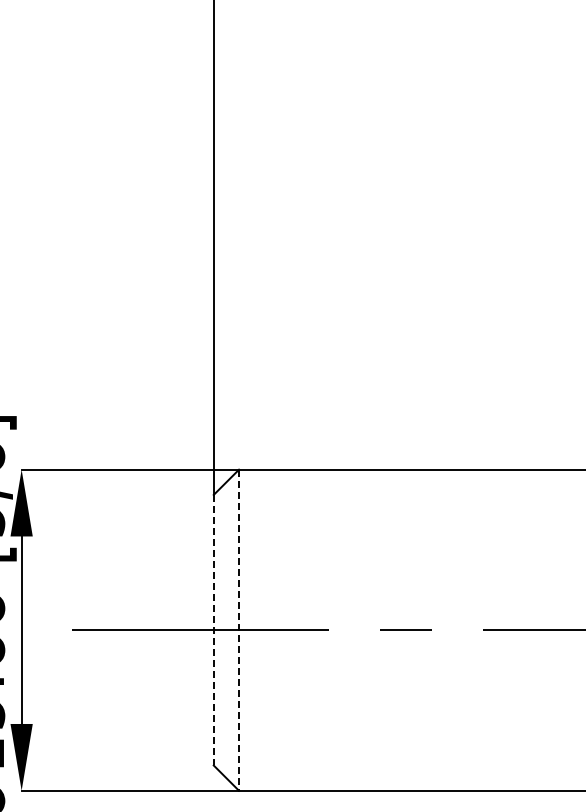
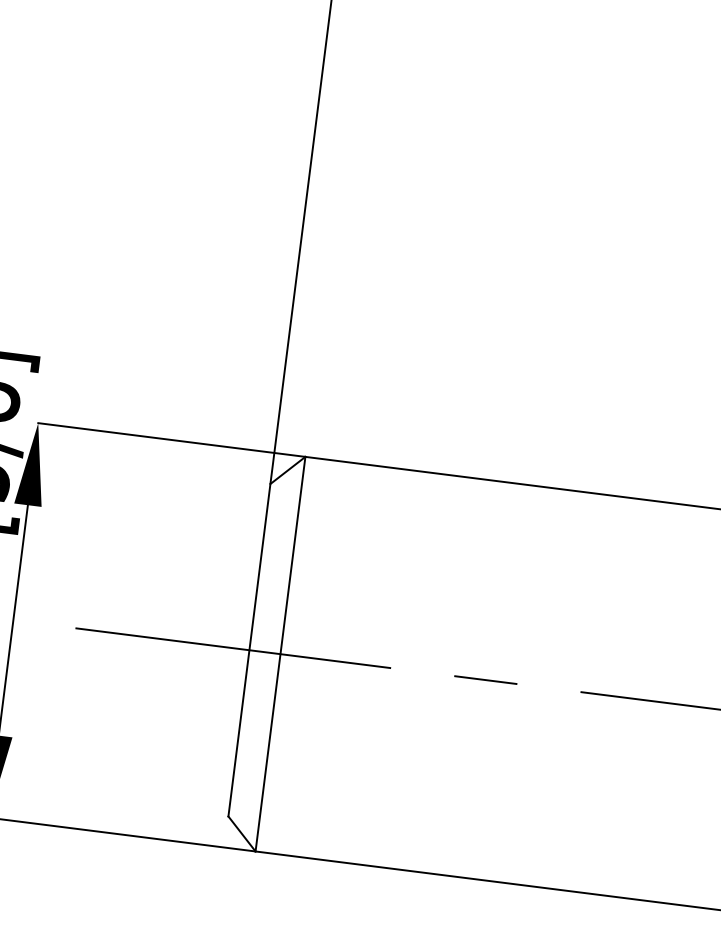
line: (213, 630) -> (249, 650), dashed -> solid
line: (239, 630) -> (281, 654), dashed -> solid

